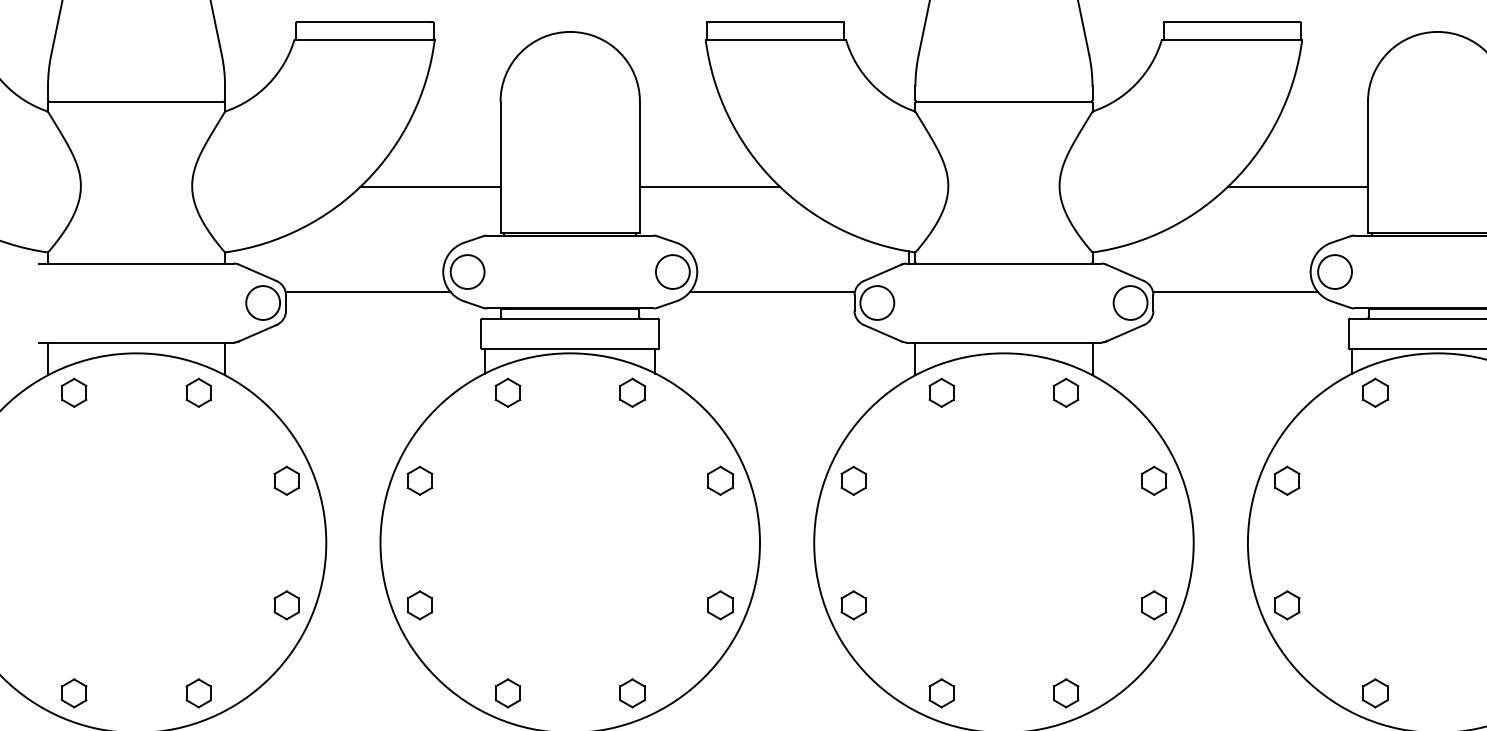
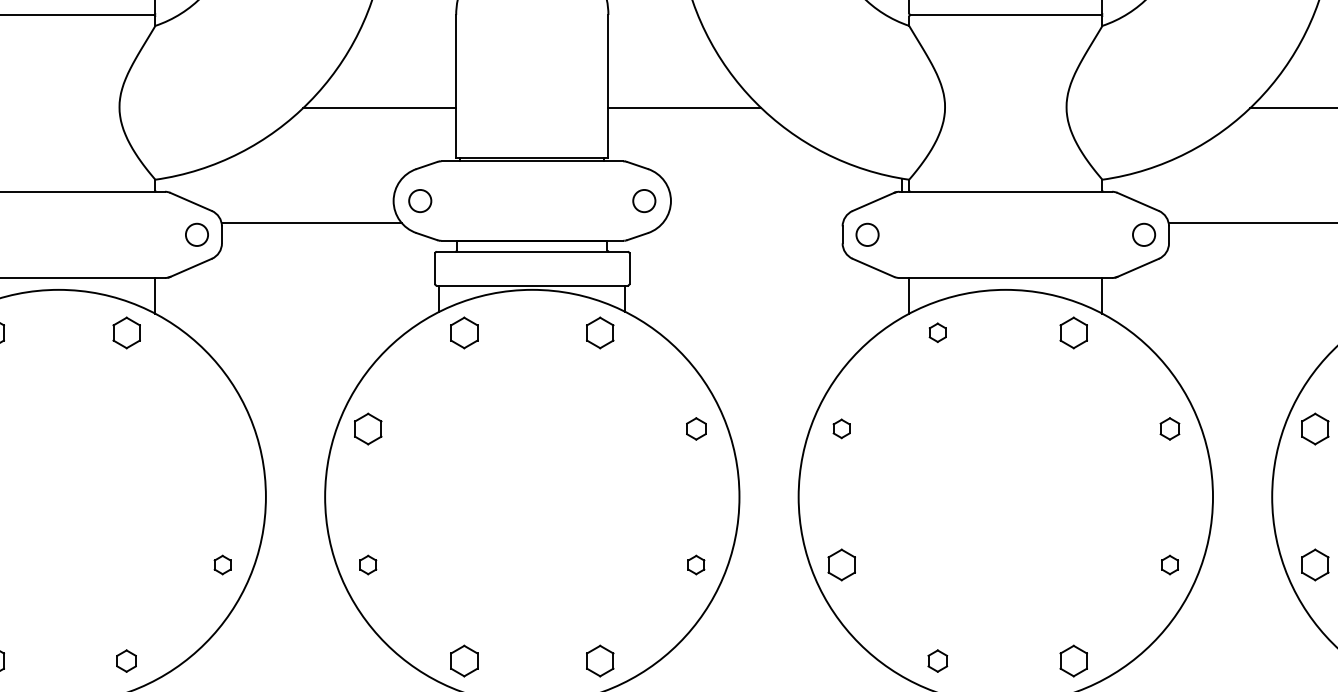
circle: (467, 271) -> (420, 200), size x0.6
circle: (672, 271) -> (643, 200), size x0.6
line: (771, 292) -> (752, 223), removed
circle: (263, 302) -> (197, 234), size x0.6
circle: (877, 302) -> (867, 234), size x0.6
circle: (1130, 302) -> (1143, 234), size x0.6
part: (941, 392) -> (937, 332), size x0.6
part: (286, 480) -> (222, 428), removed
part: (720, 480) -> (696, 428), size x0.7
part: (853, 480) -> (841, 428), size x0.6
part: (1154, 480) -> (1170, 428), size x0.7
part: (286, 605) -> (222, 565), size x0.6
part: (419, 605) -> (367, 565), size x0.6
part: (720, 605) -> (696, 565), size x0.6
part: (1154, 605) -> (1170, 565), size x0.6
part: (198, 693) -> (126, 661), size x0.7
part: (941, 693) -> (937, 661), size x0.7

